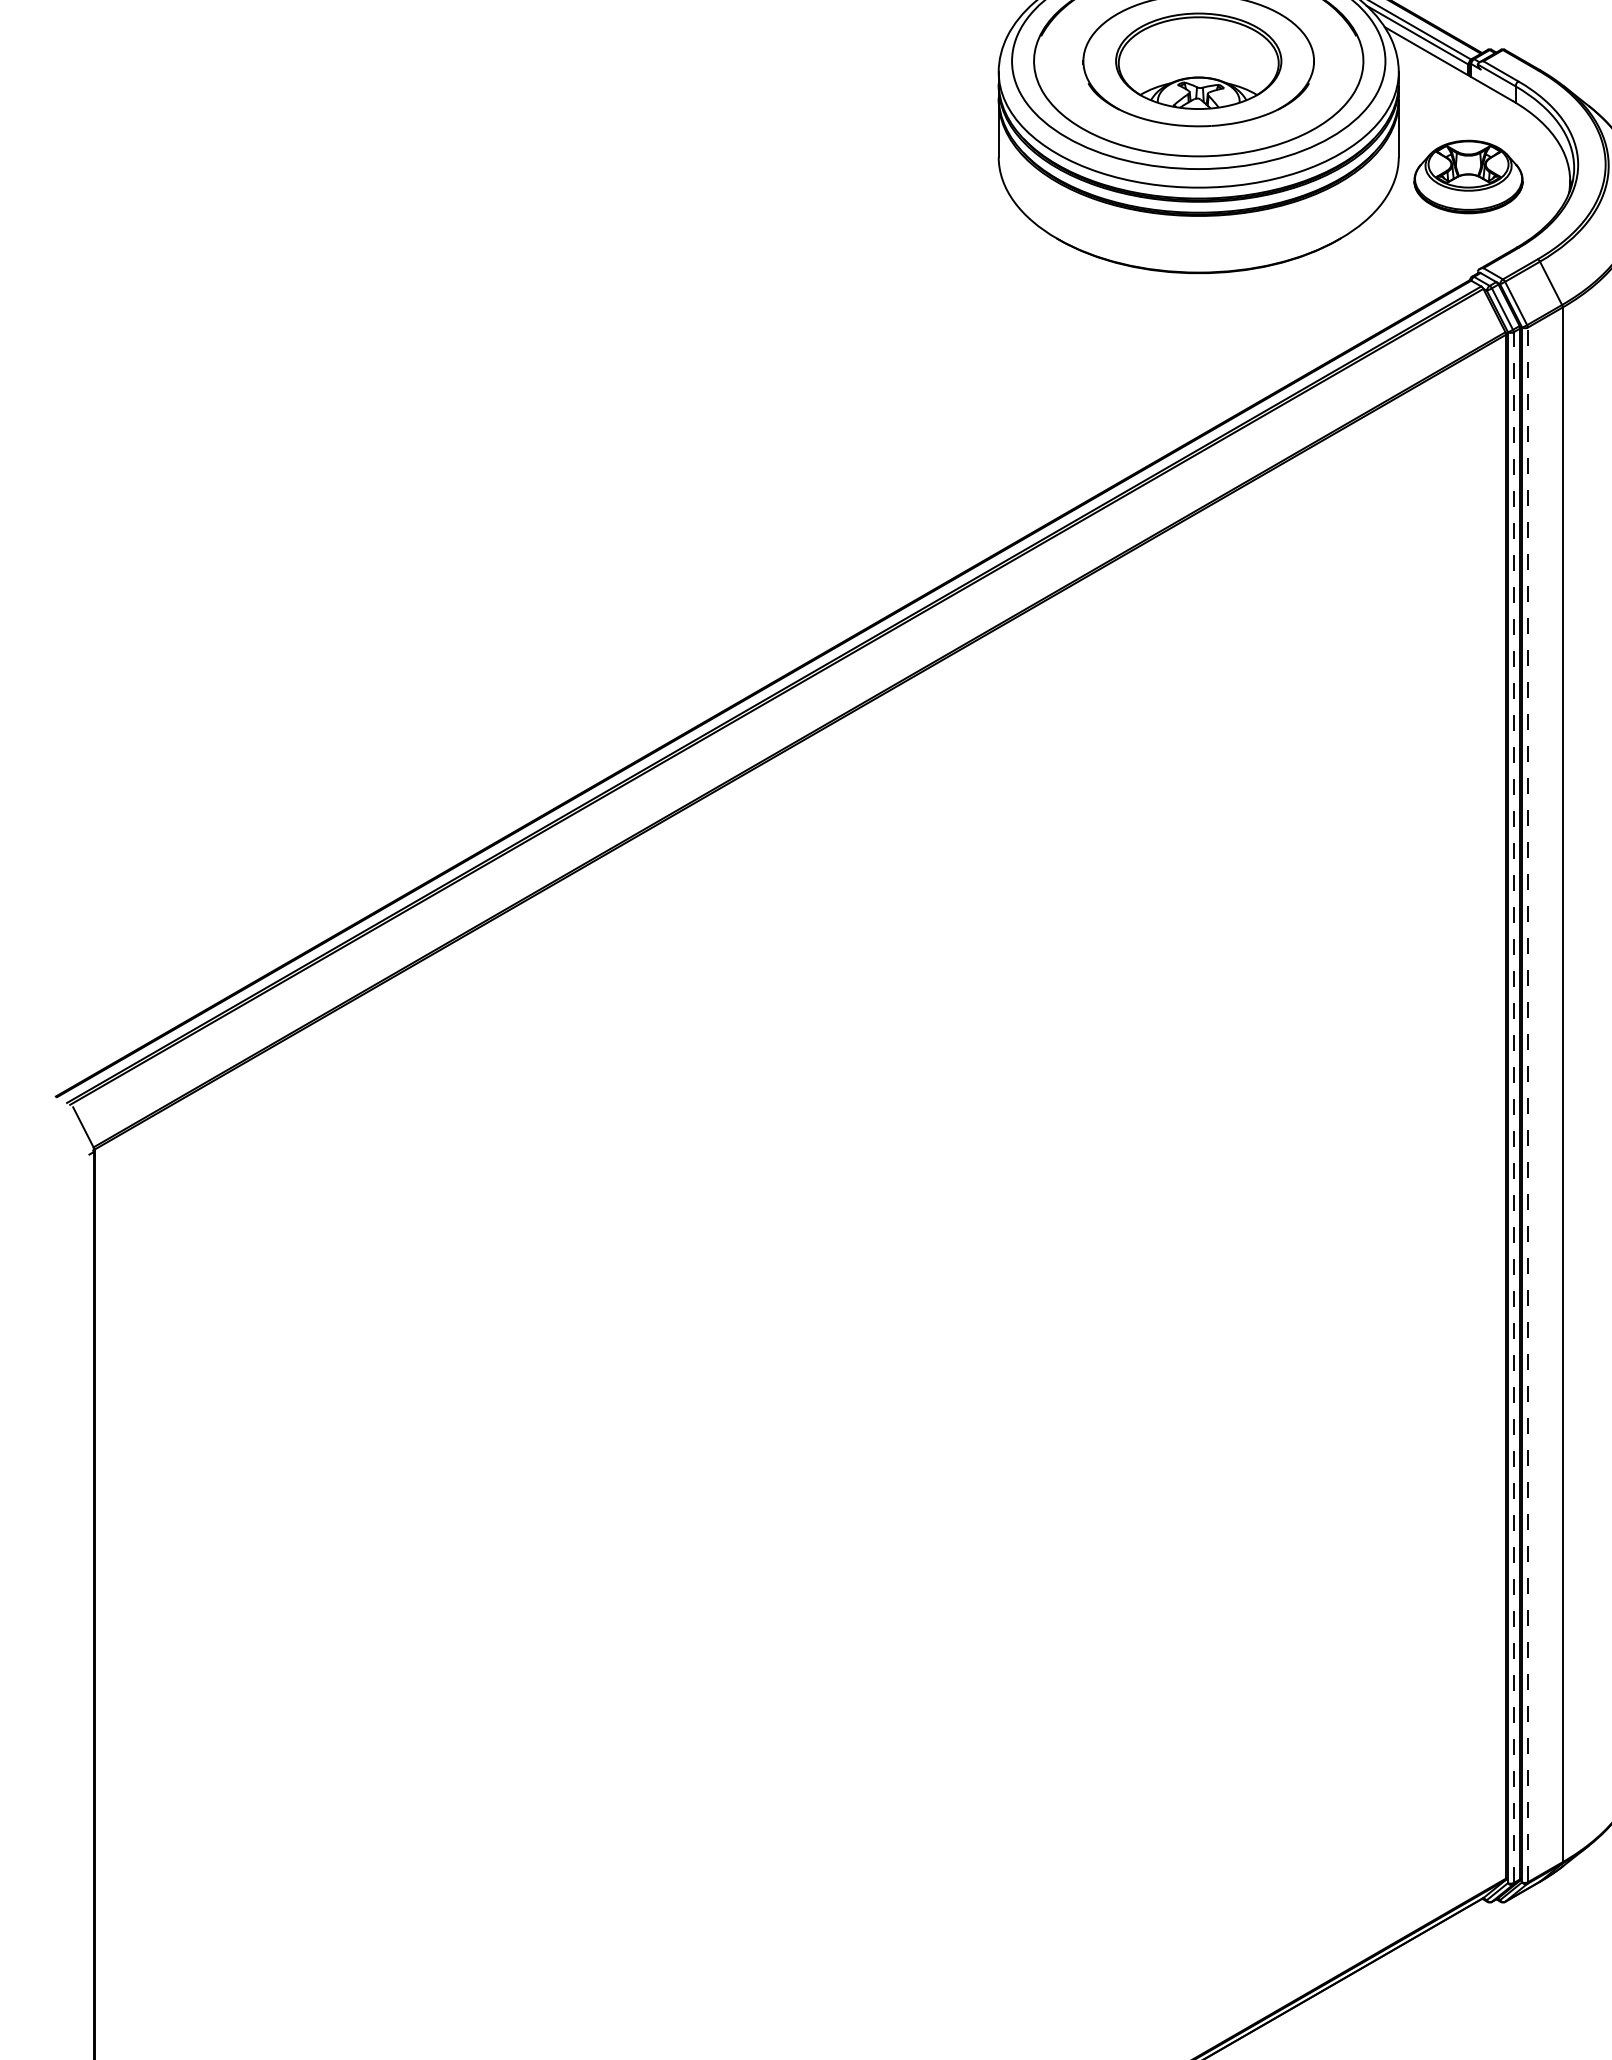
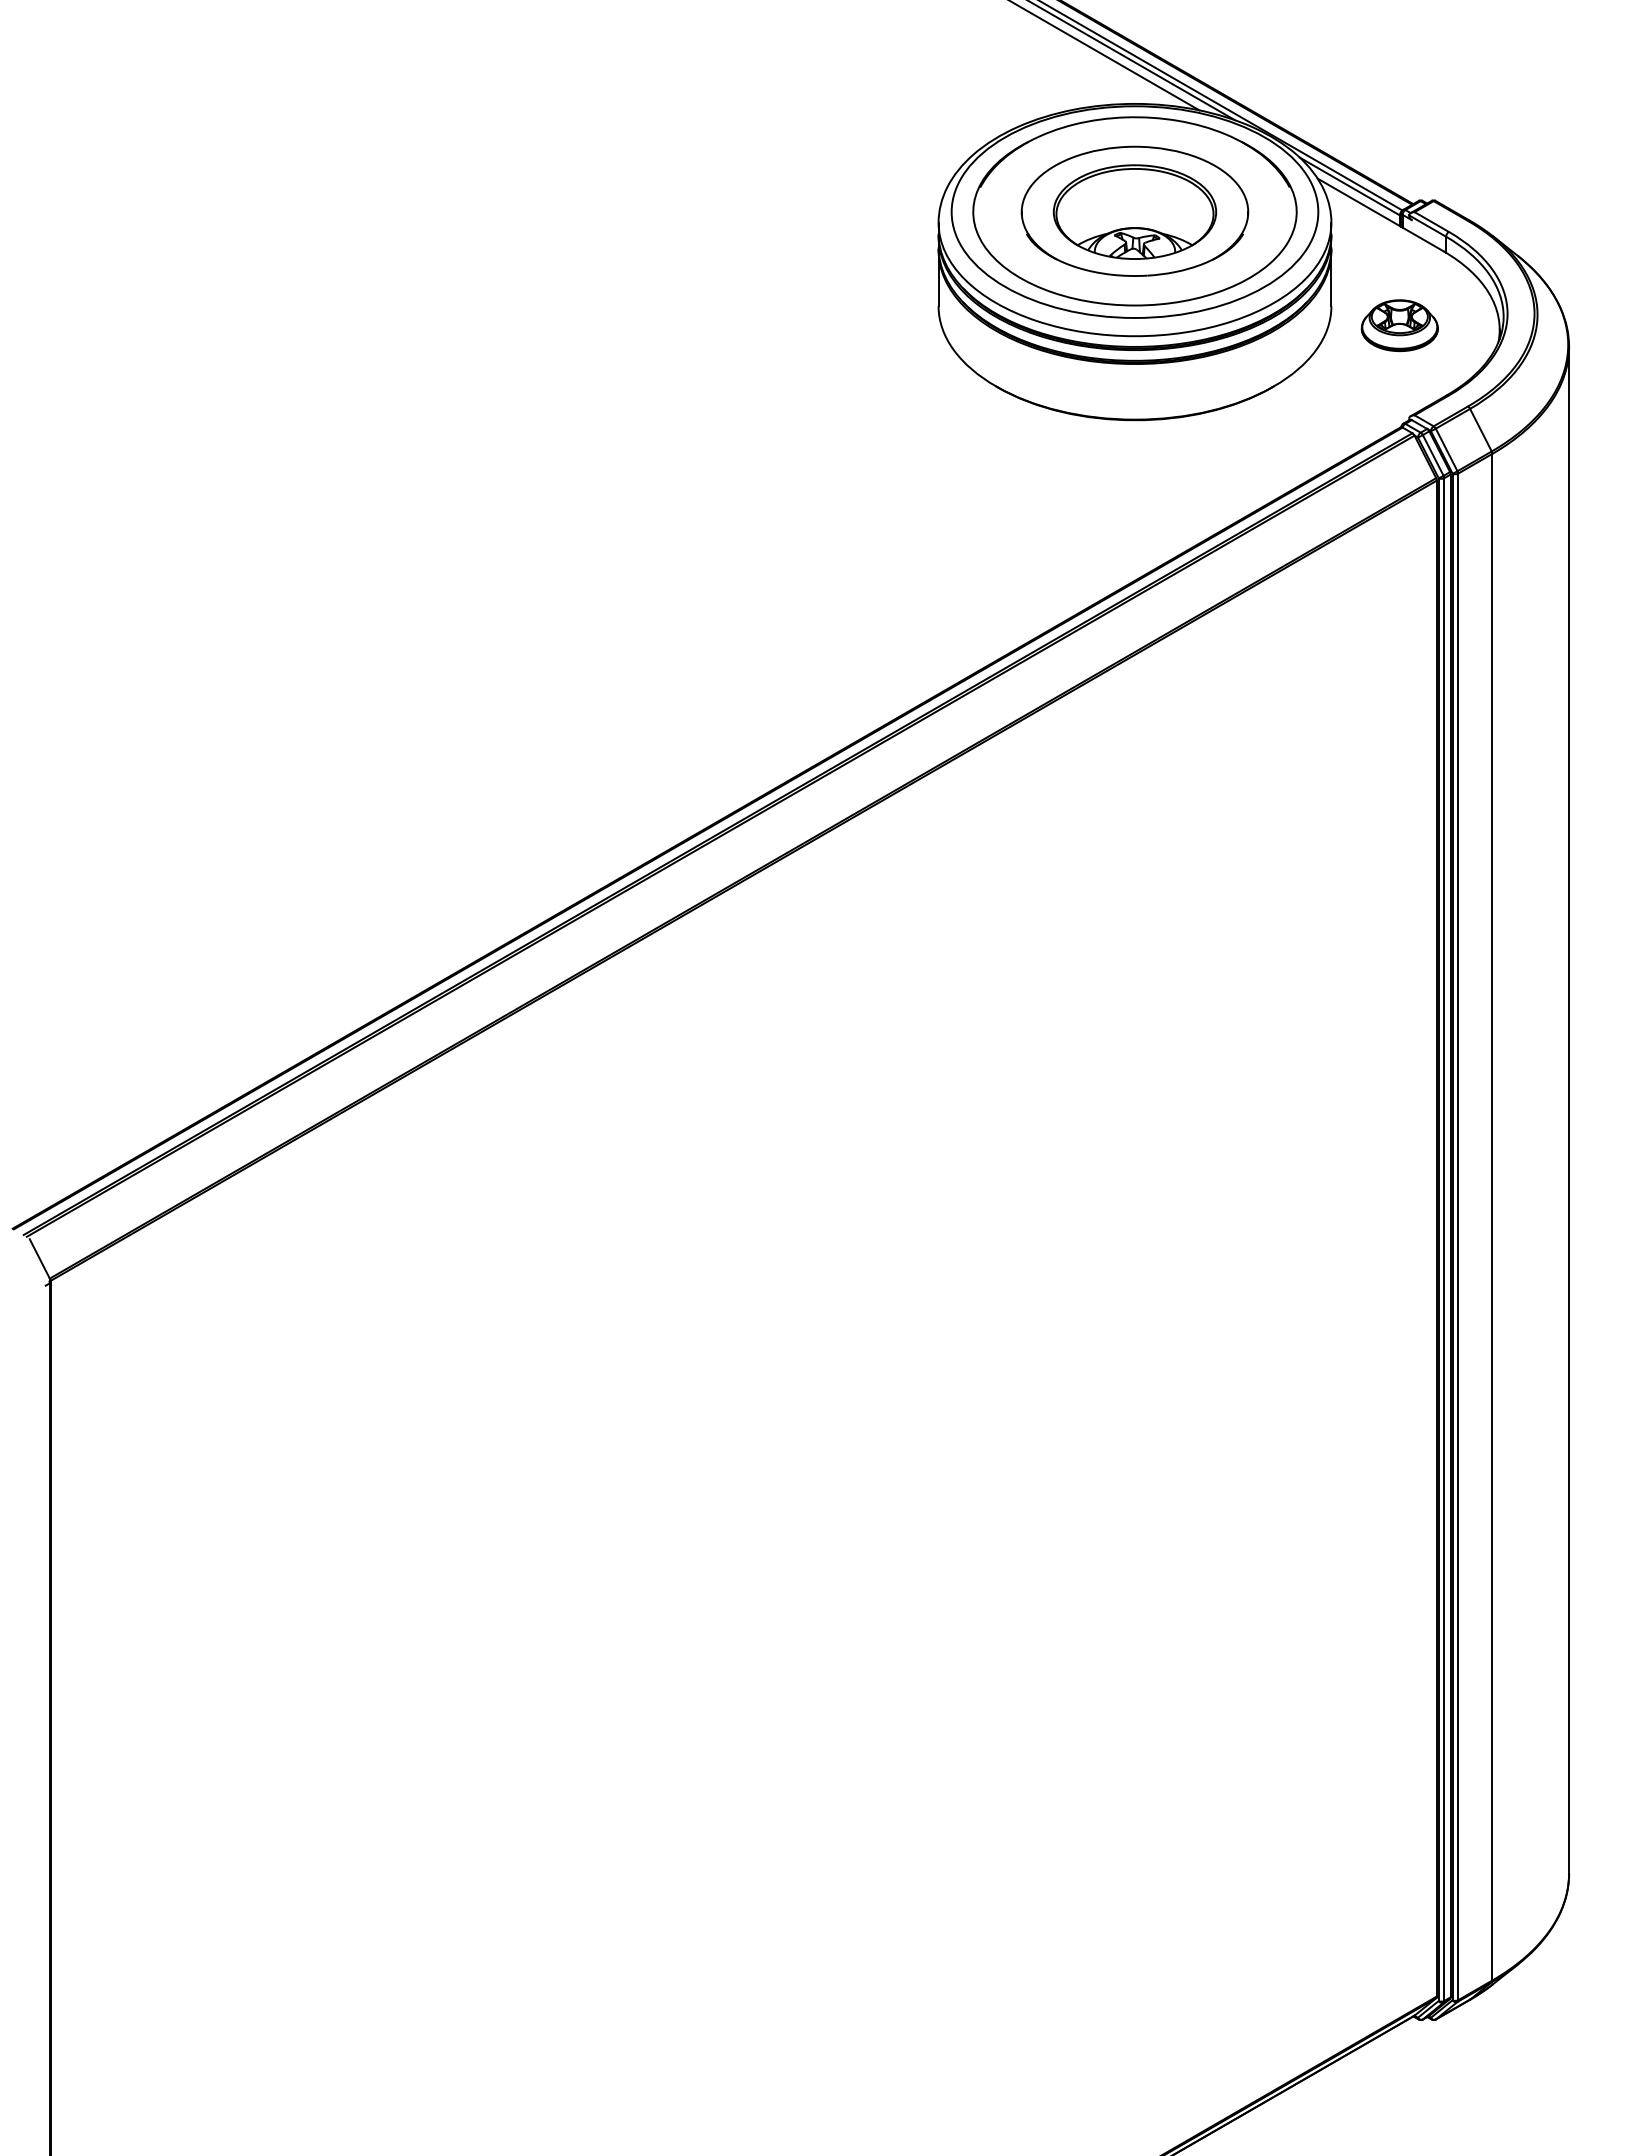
part: (1468, 176) -> (1399, 325), size x0.71
line: (1528, 1104) -> (1458, 1236), dashed -> solid
line: (1513, 1107) -> (1444, 1239), dashed -> solid

